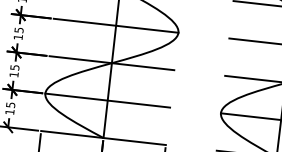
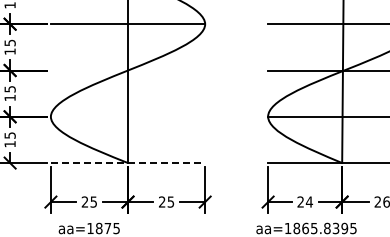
line: (111, 63) -> (127, 70), removed
line: (107, 100) -> (127, 116), removed
line: (103, 138) -> (128, 163), solid -> dashed

